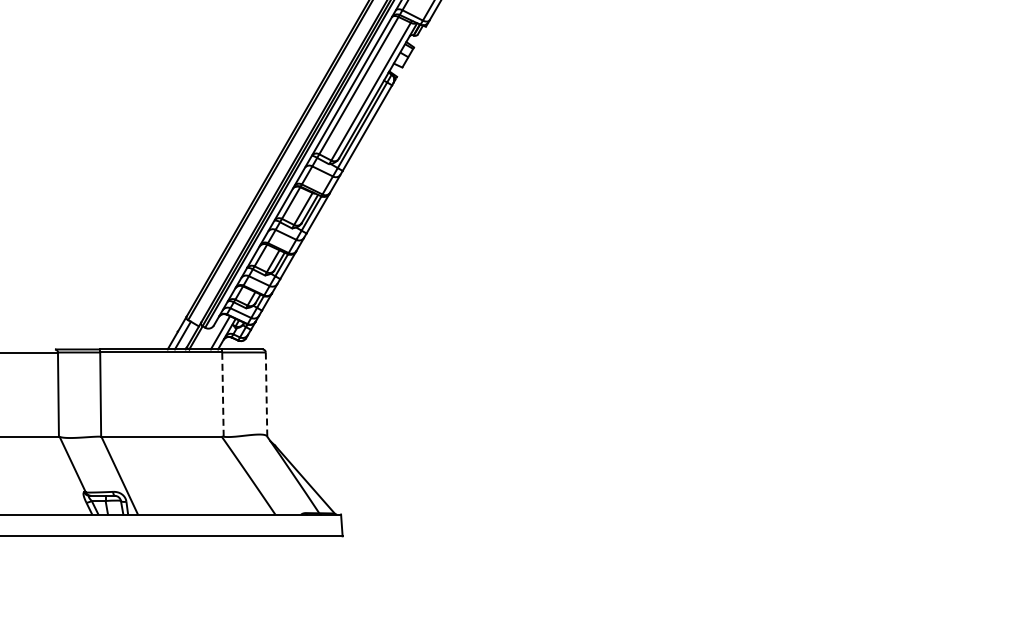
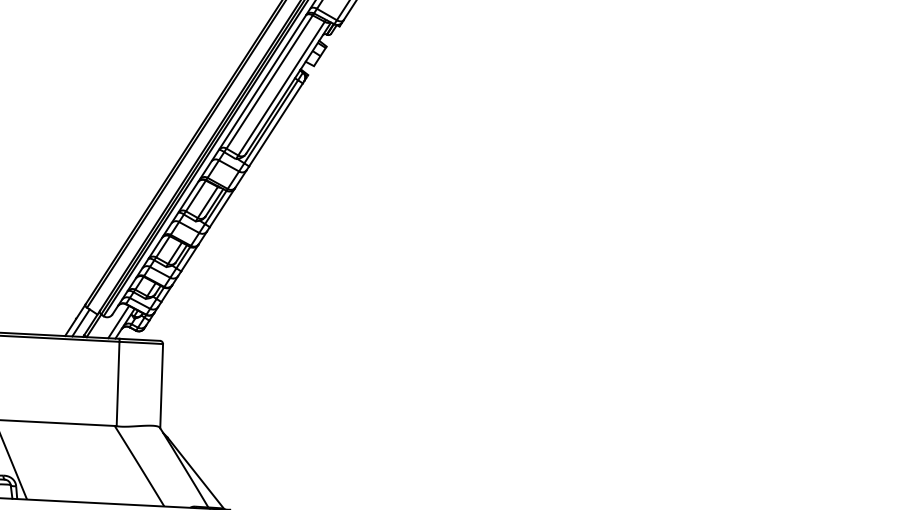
line: (222, 394) -> (117, 383), dashed -> solid
line: (266, 395) -> (161, 387), dashed -> solid

